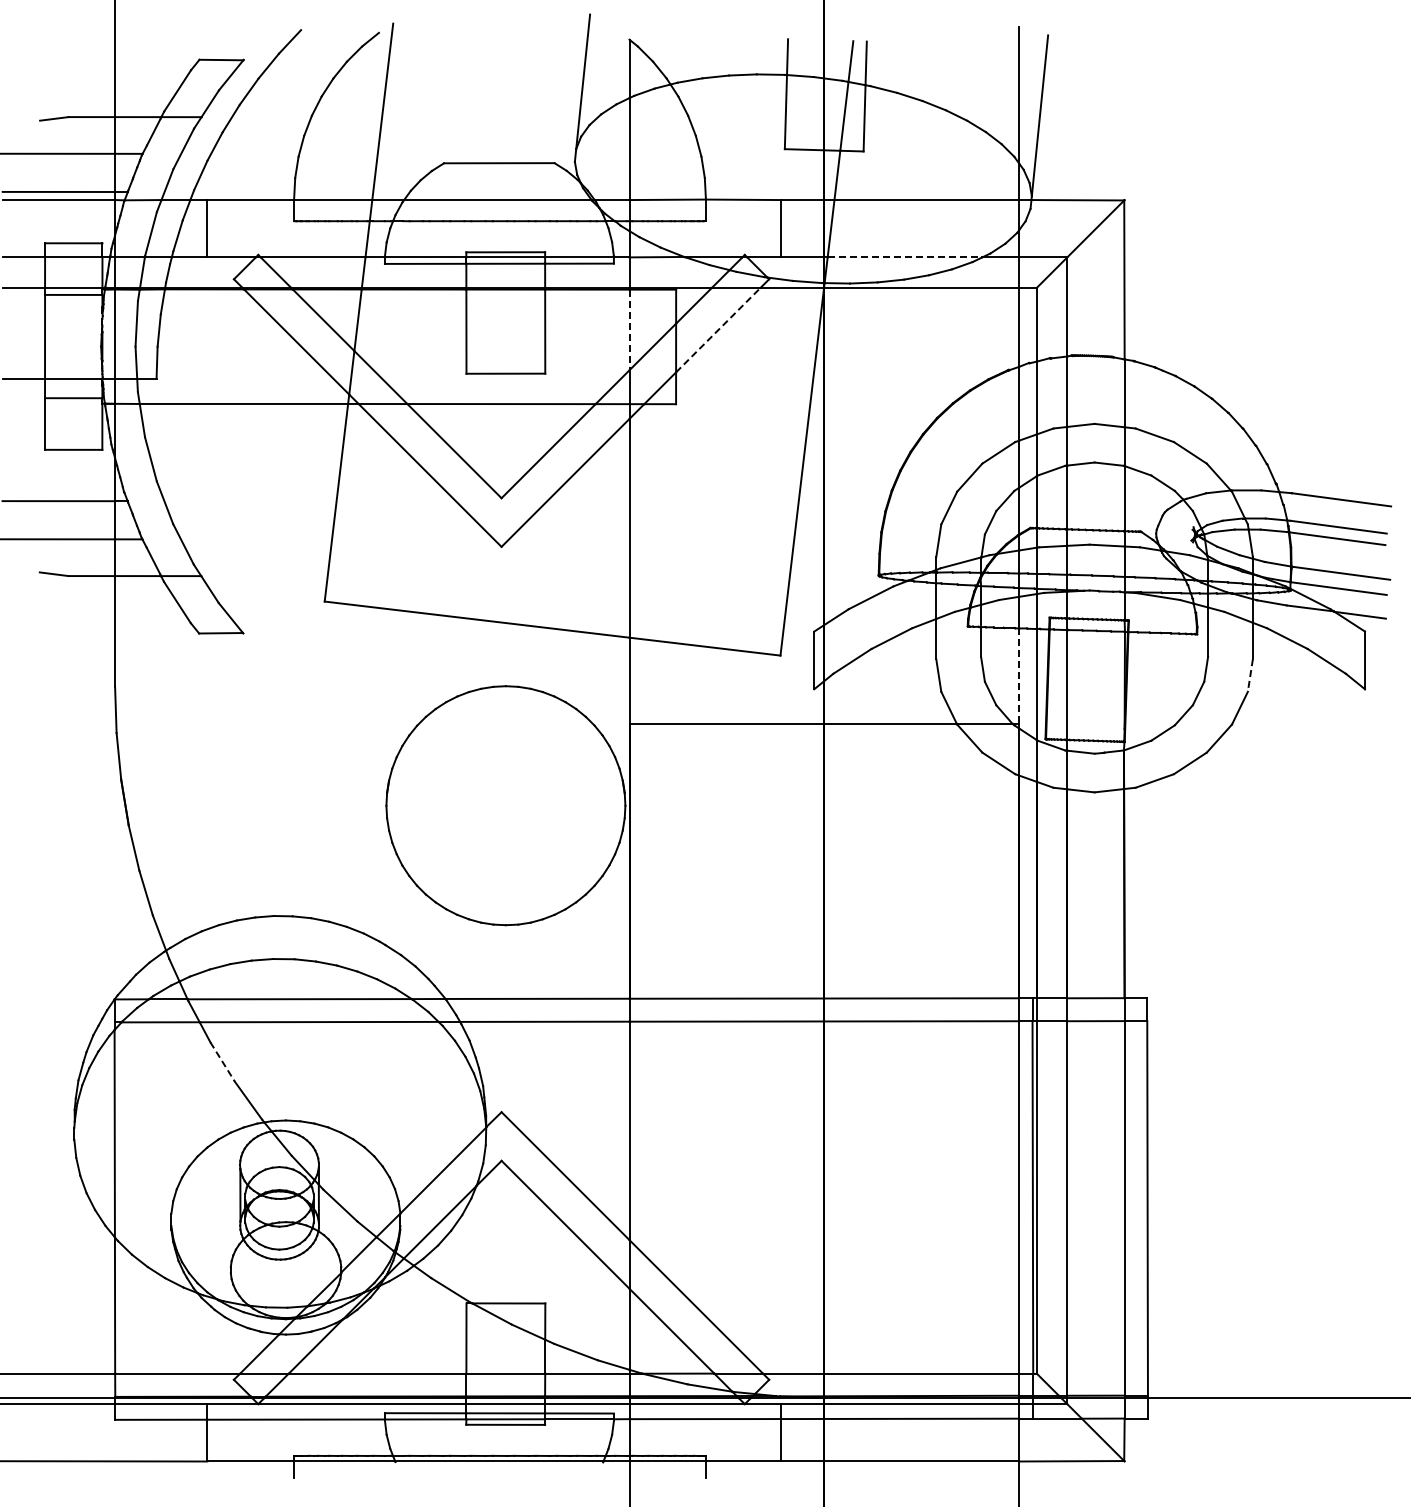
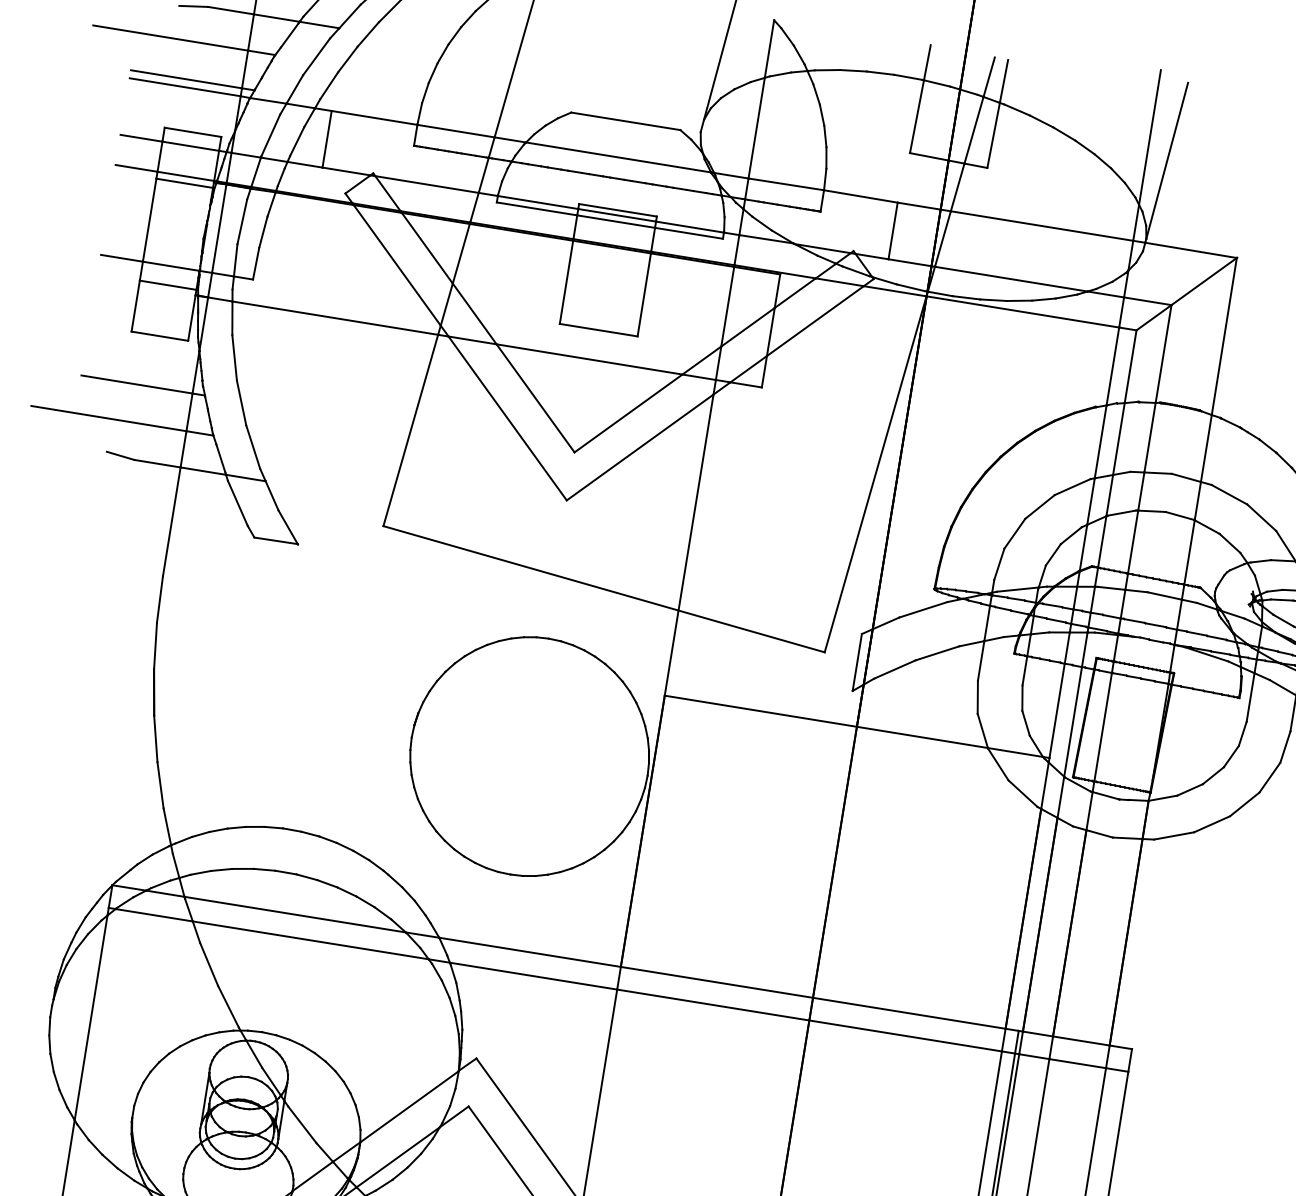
line: (905, 257) -> (1011, 279), dashed -> solid
line: (629, 330) -> (727, 307), dashed -> solid
line: (718, 330) -> (815, 321), dashed -> solid
line: (1019, 676) -> (1057, 711), dashed -> solid
line: (1250, 676) -> (1285, 748), dashed -> solid
line: (222, 1062) -> (208, 964), dashed -> solid

